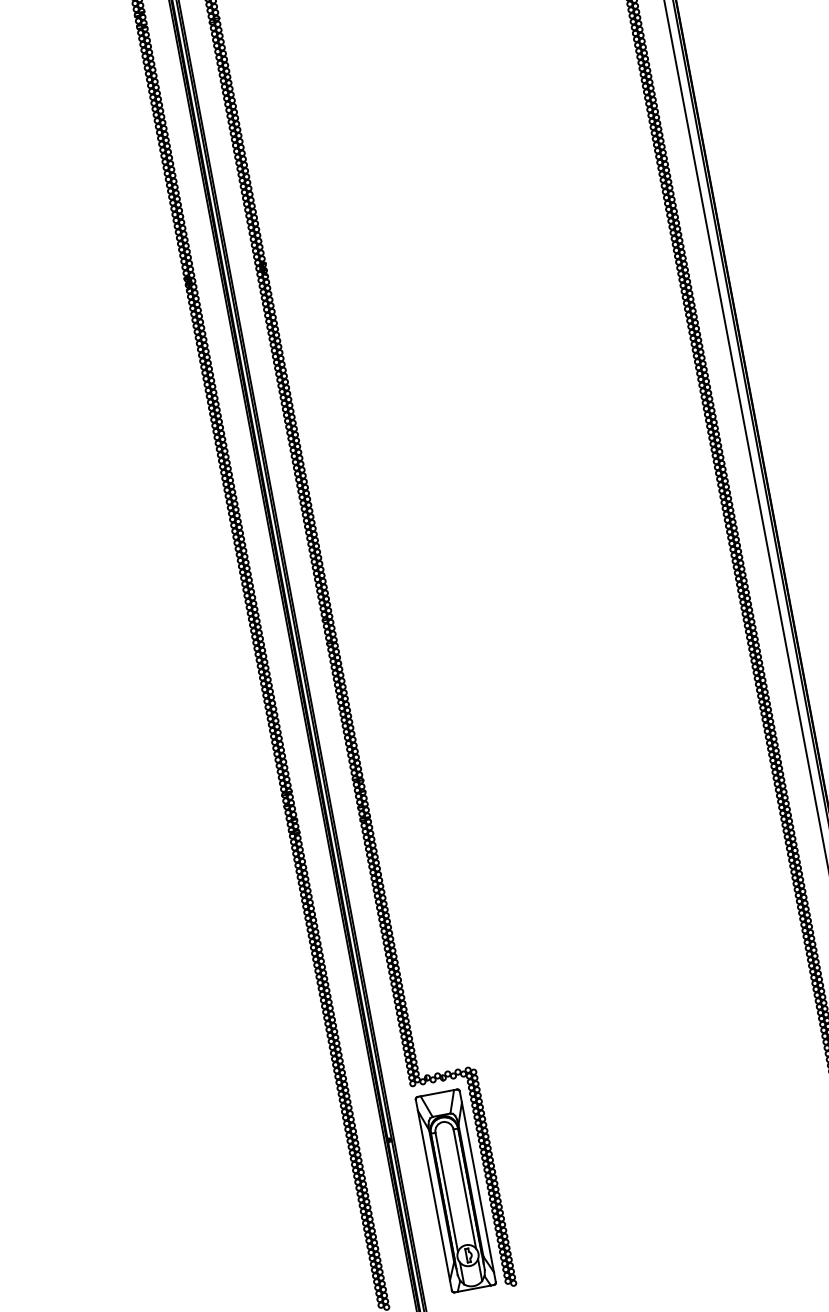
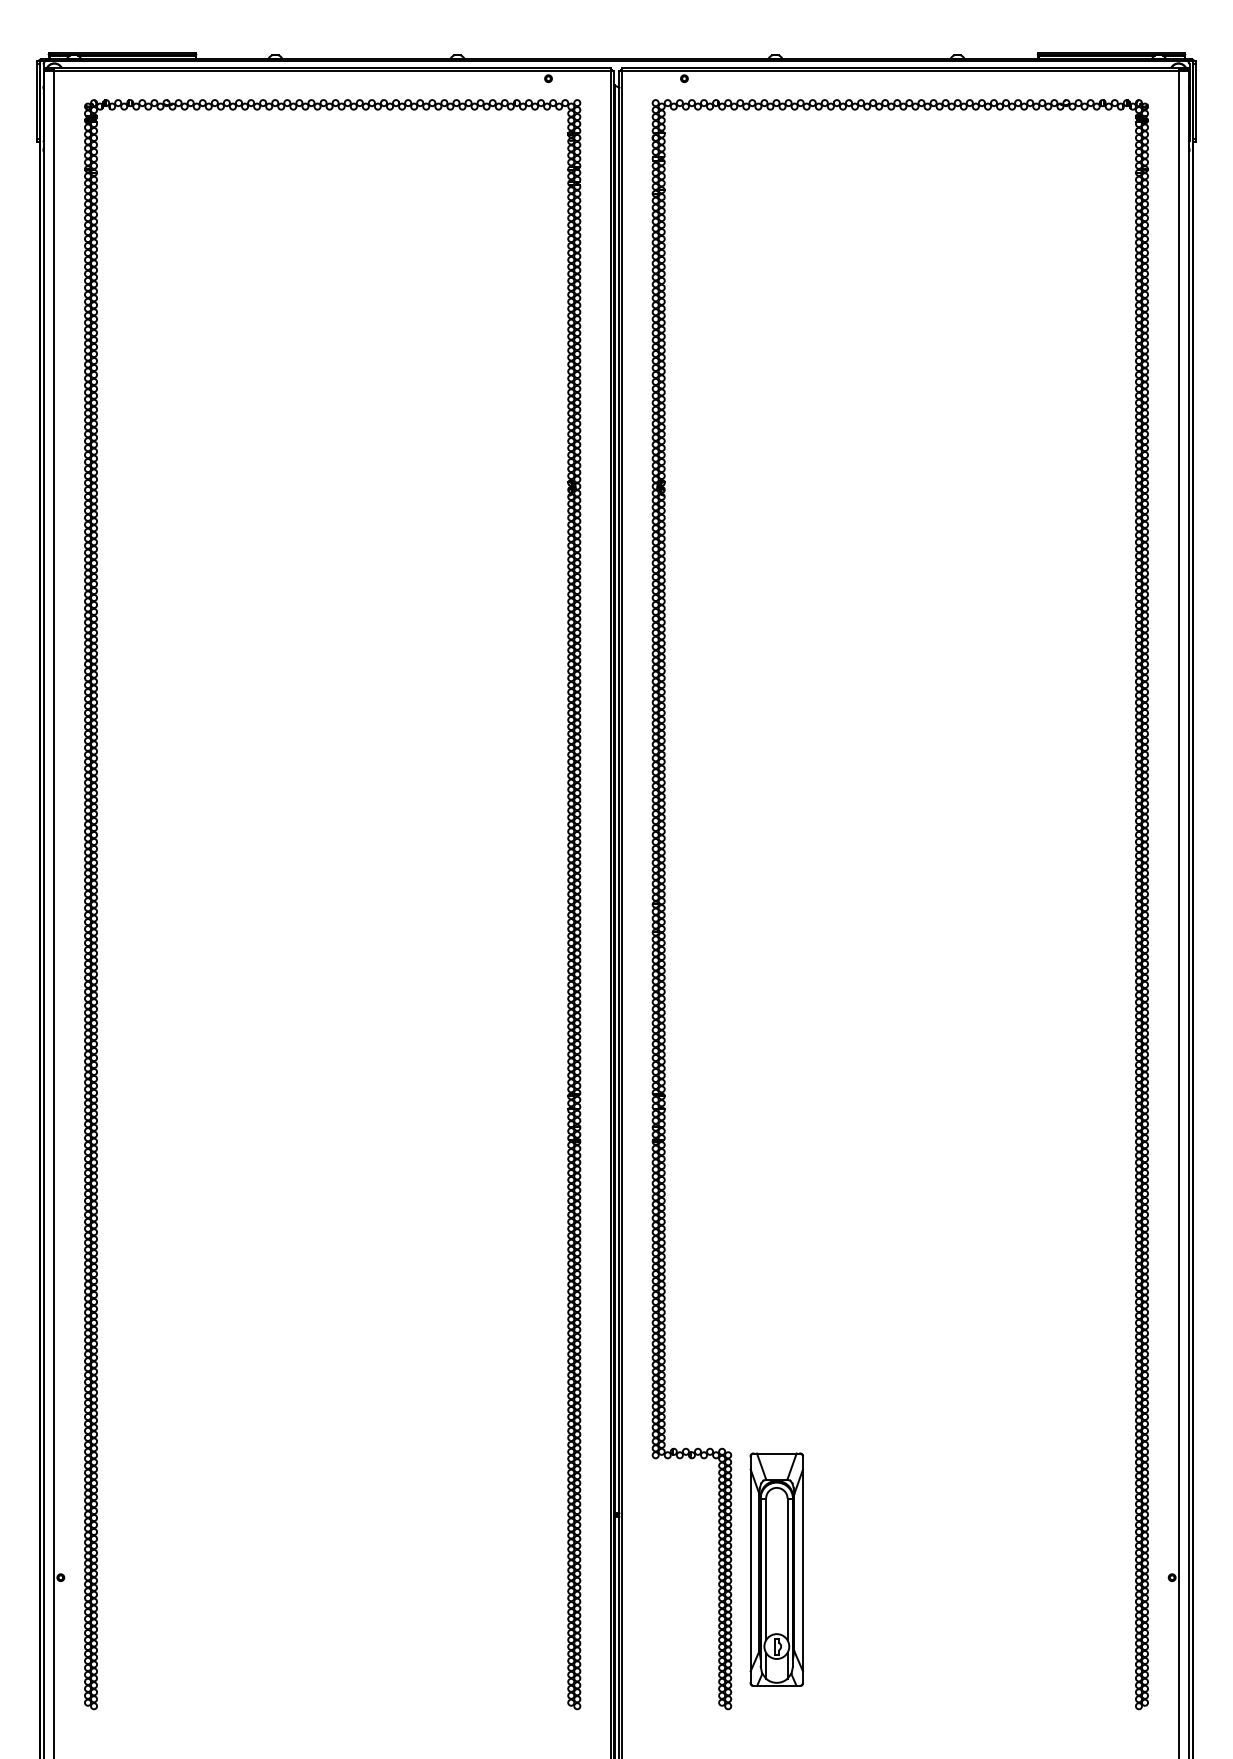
part: (455, 1190) -> (776, 1569), moved

